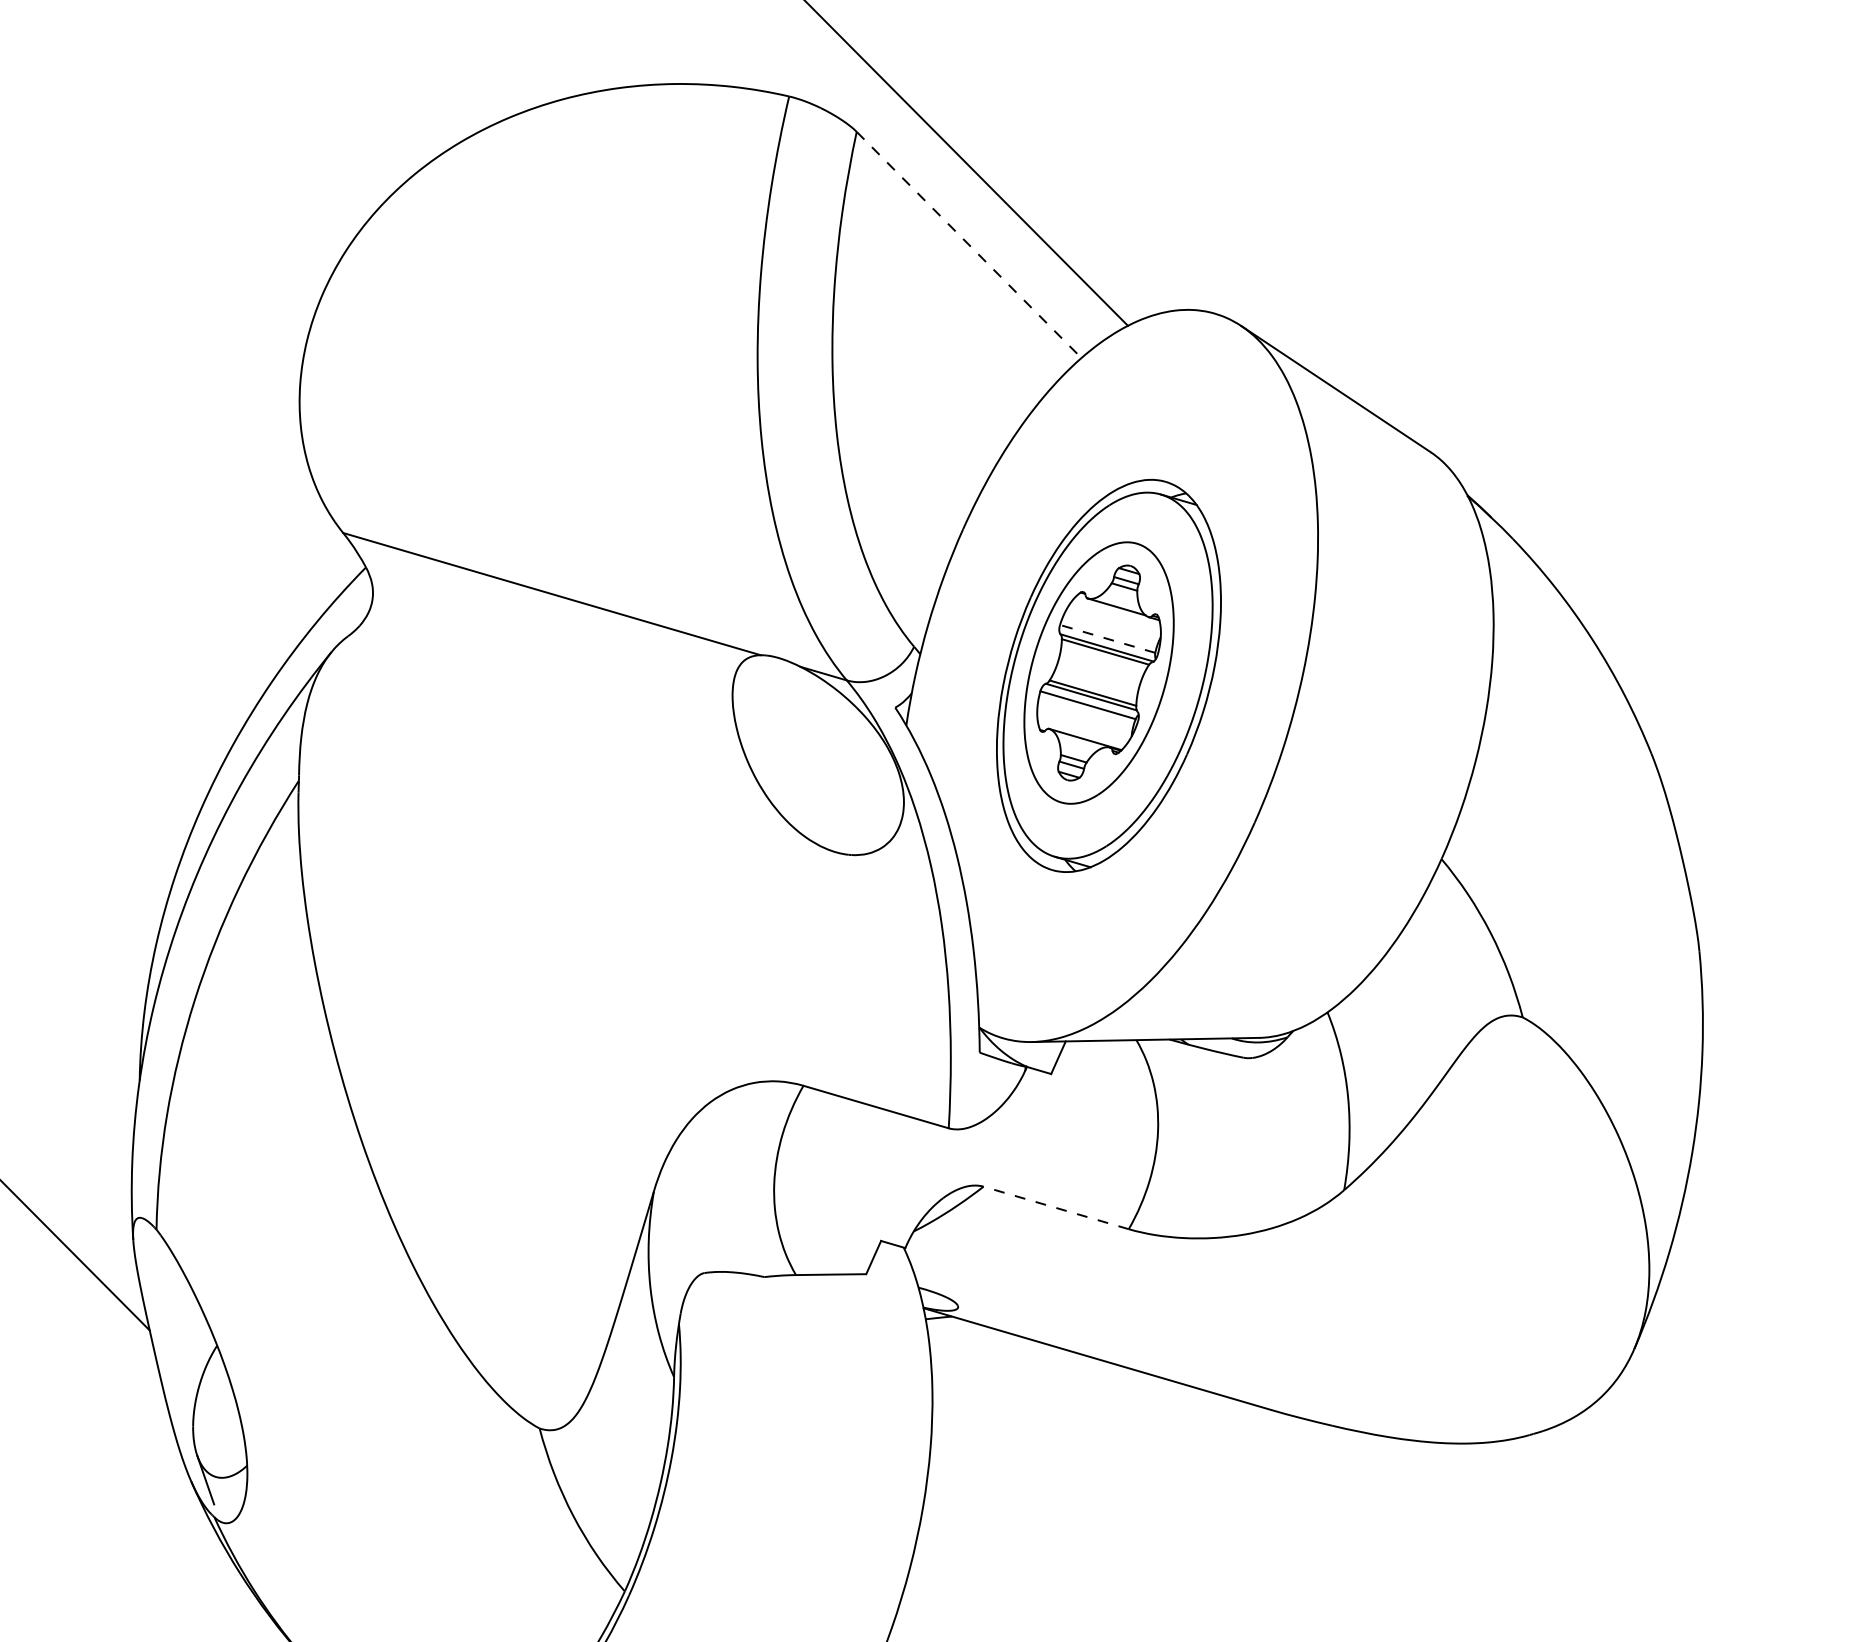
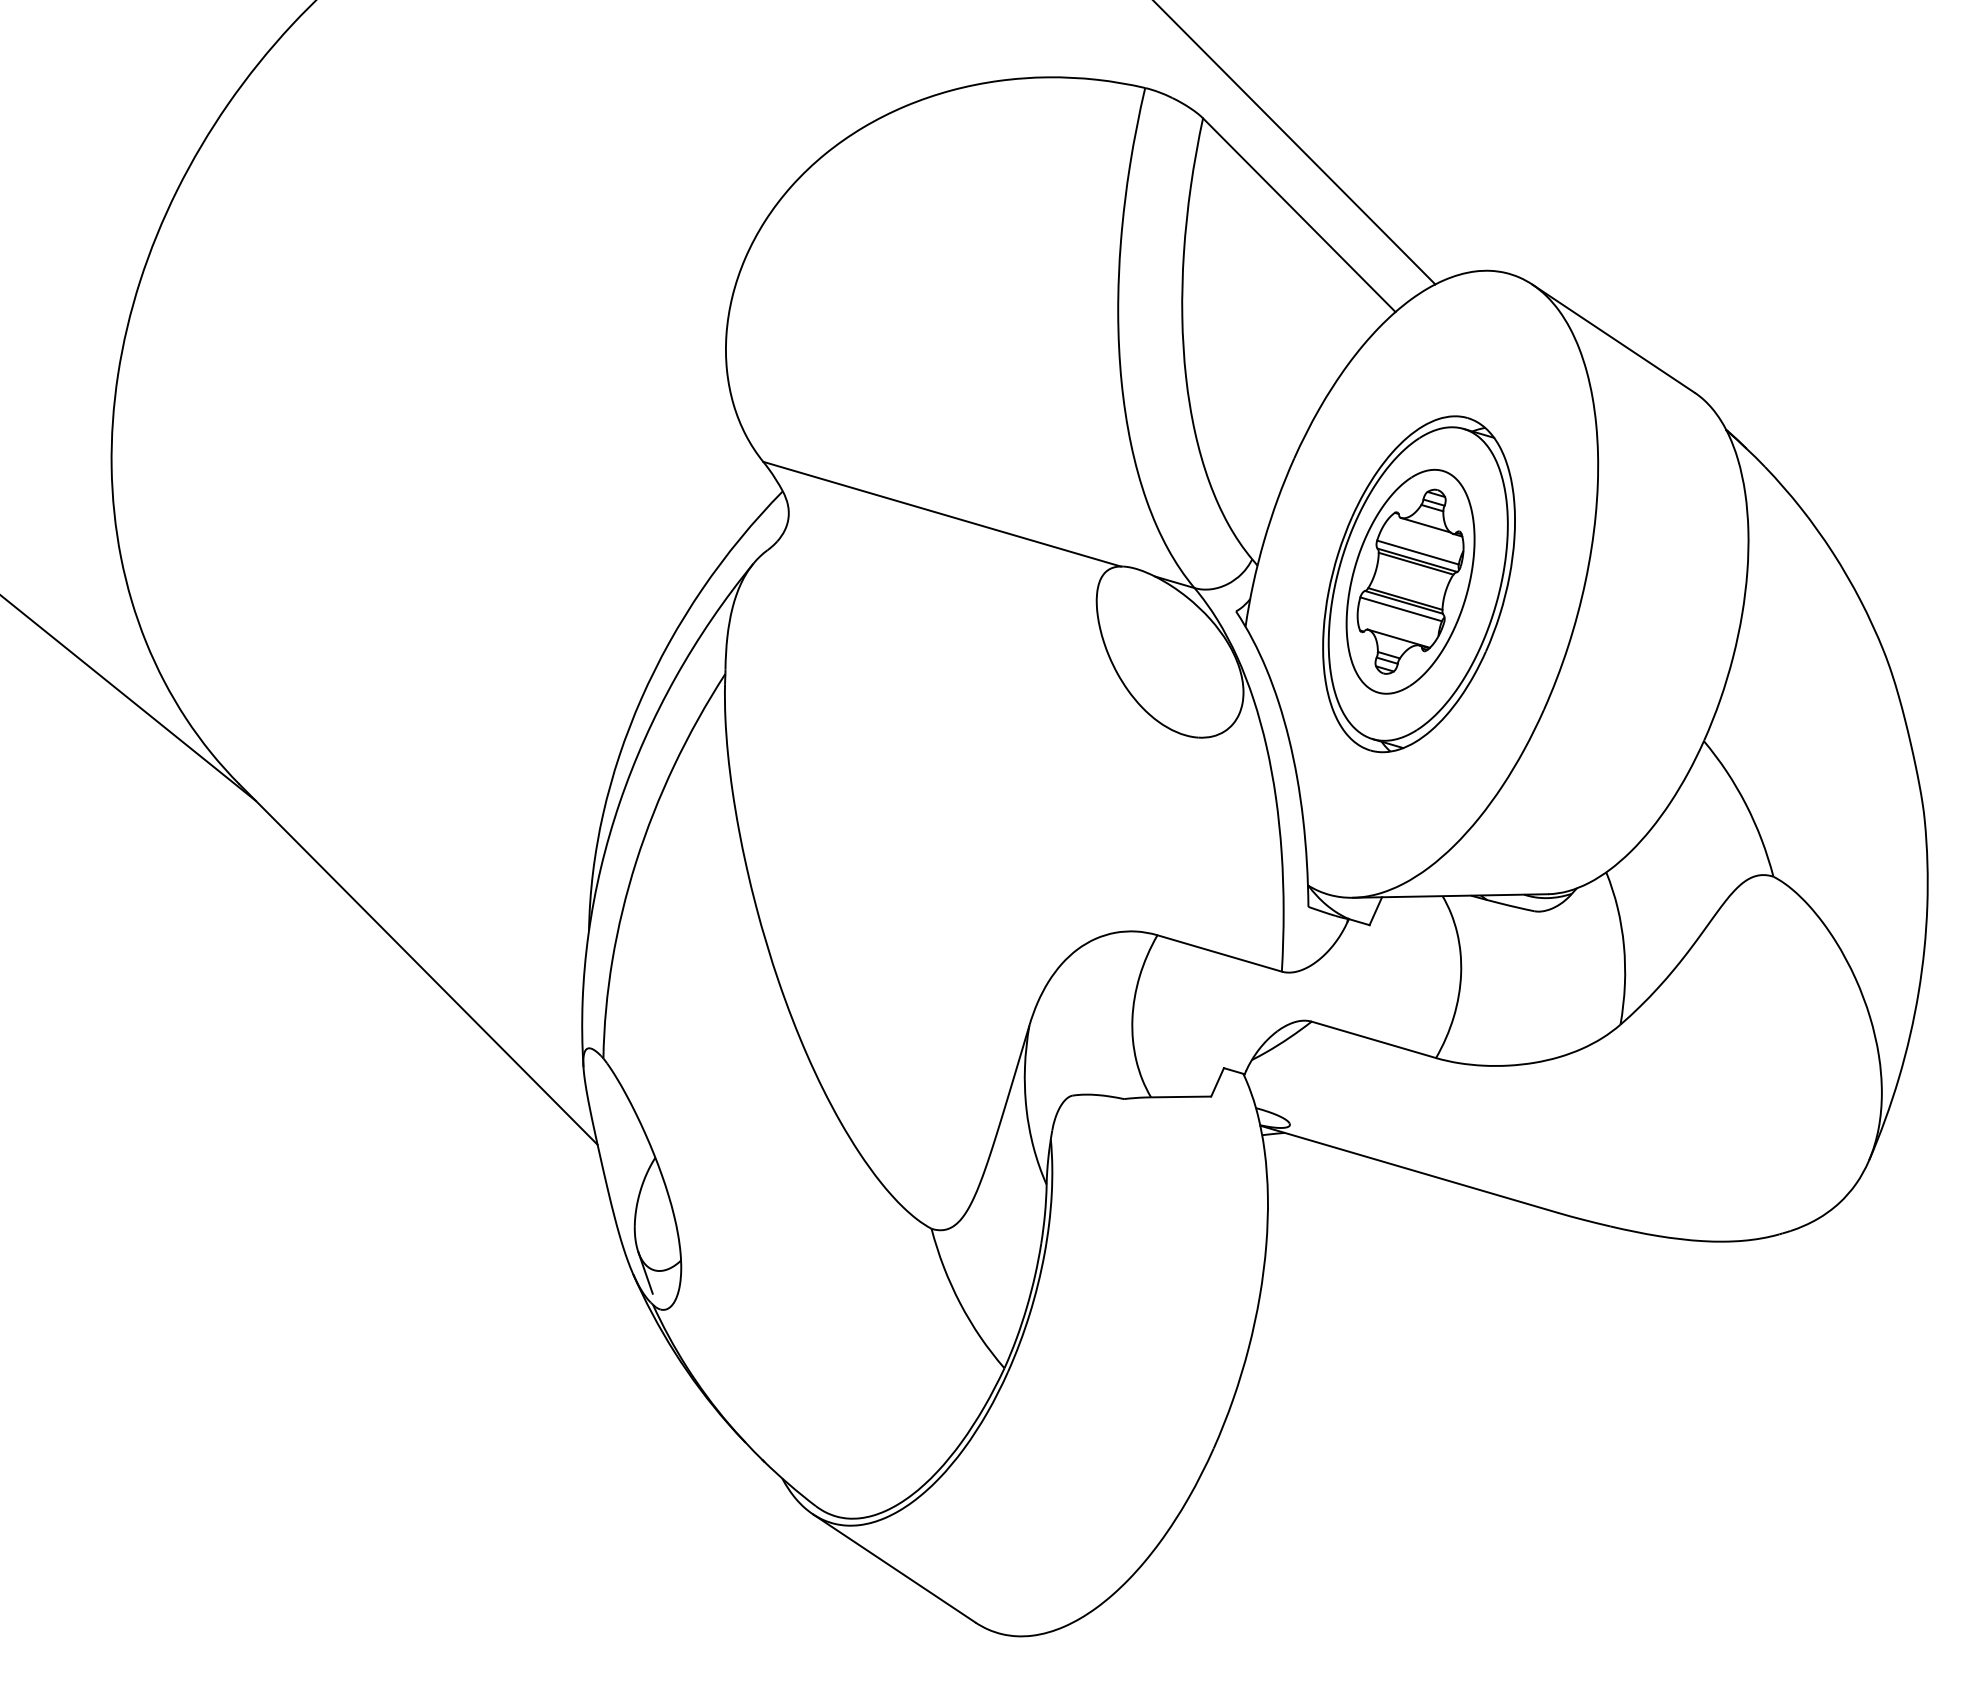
line: (969, 245) -> (1299, 215), dashed -> solid
line: (1107, 638) -> (1417, 552), dashed -> solid
line: (1055, 1207) -> (1373, 1039), dashed -> solid

